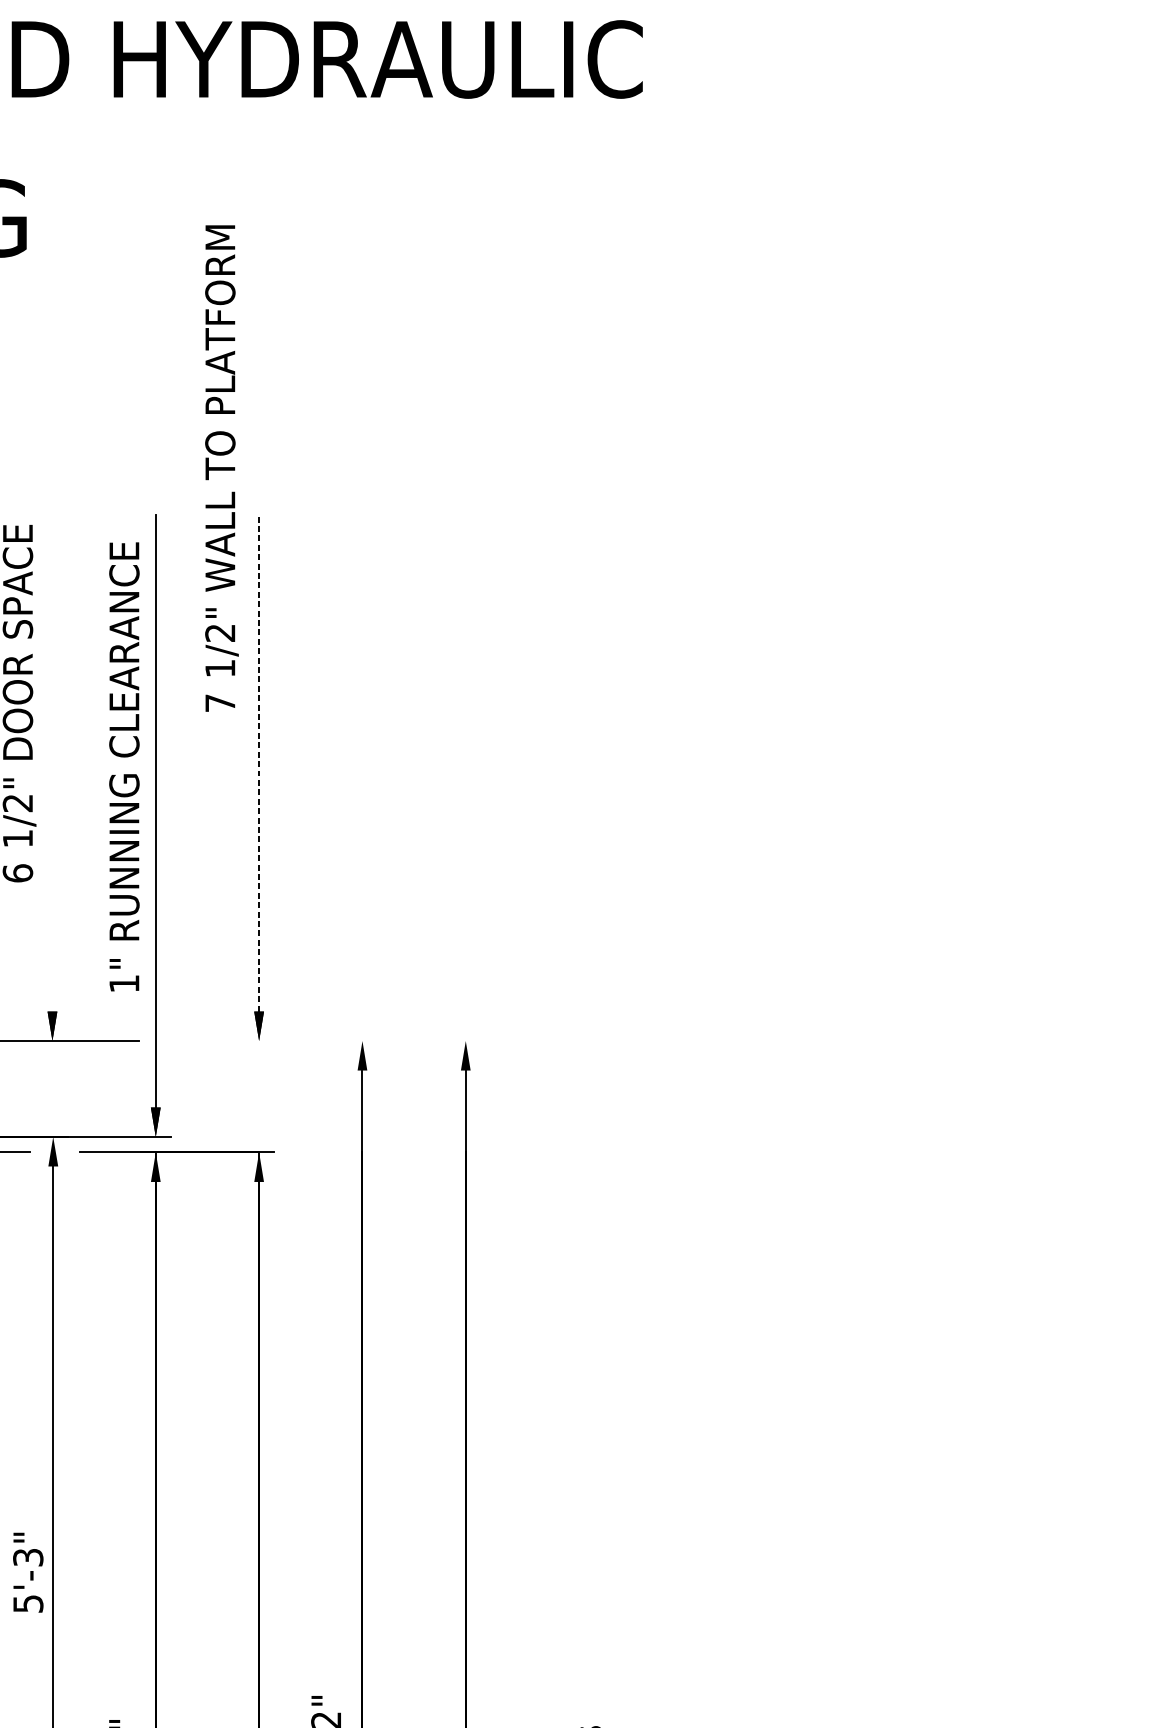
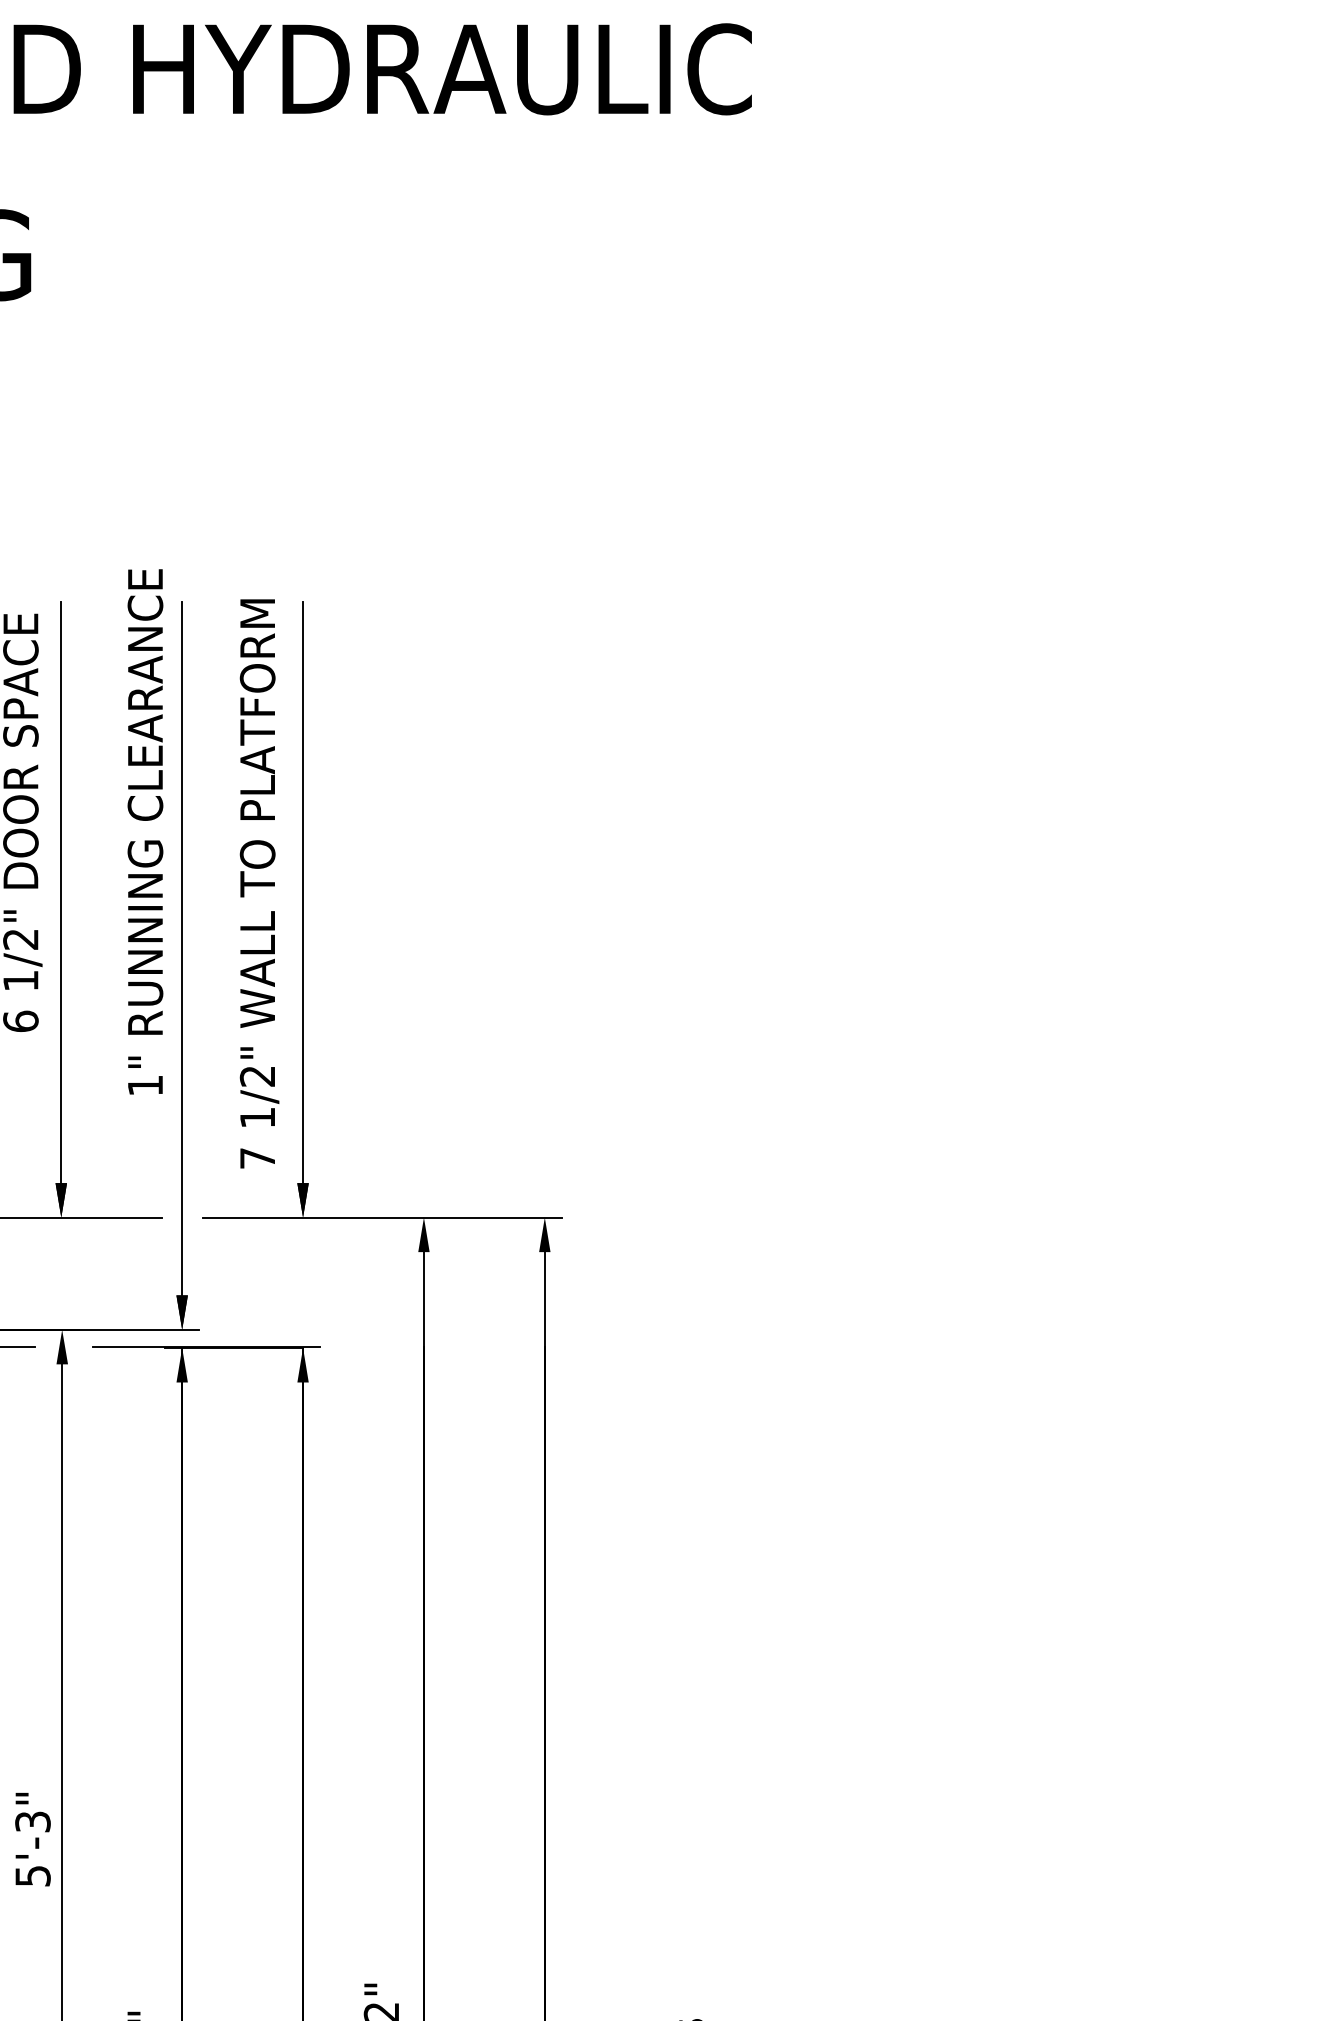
text: (221, 468) -> (259, 883), moved
line: (52, 763) -> (61, 892), added
line: (259, 763) -> (303, 892), dashed -> solid
text: (124, 766) -> (145, 831), moved
line: (327, 1040) -> (382, 1217), added

